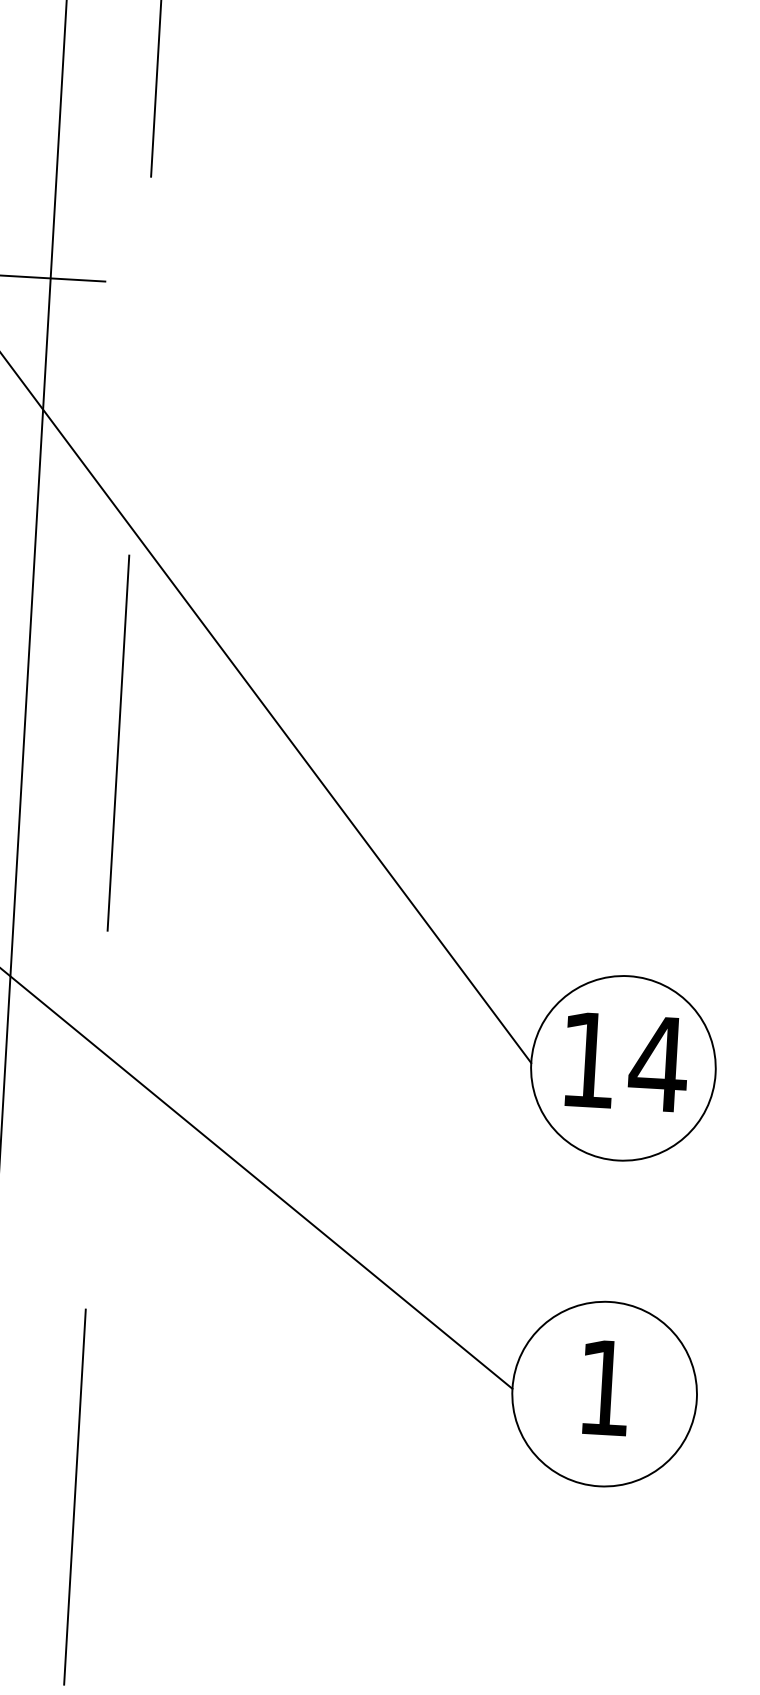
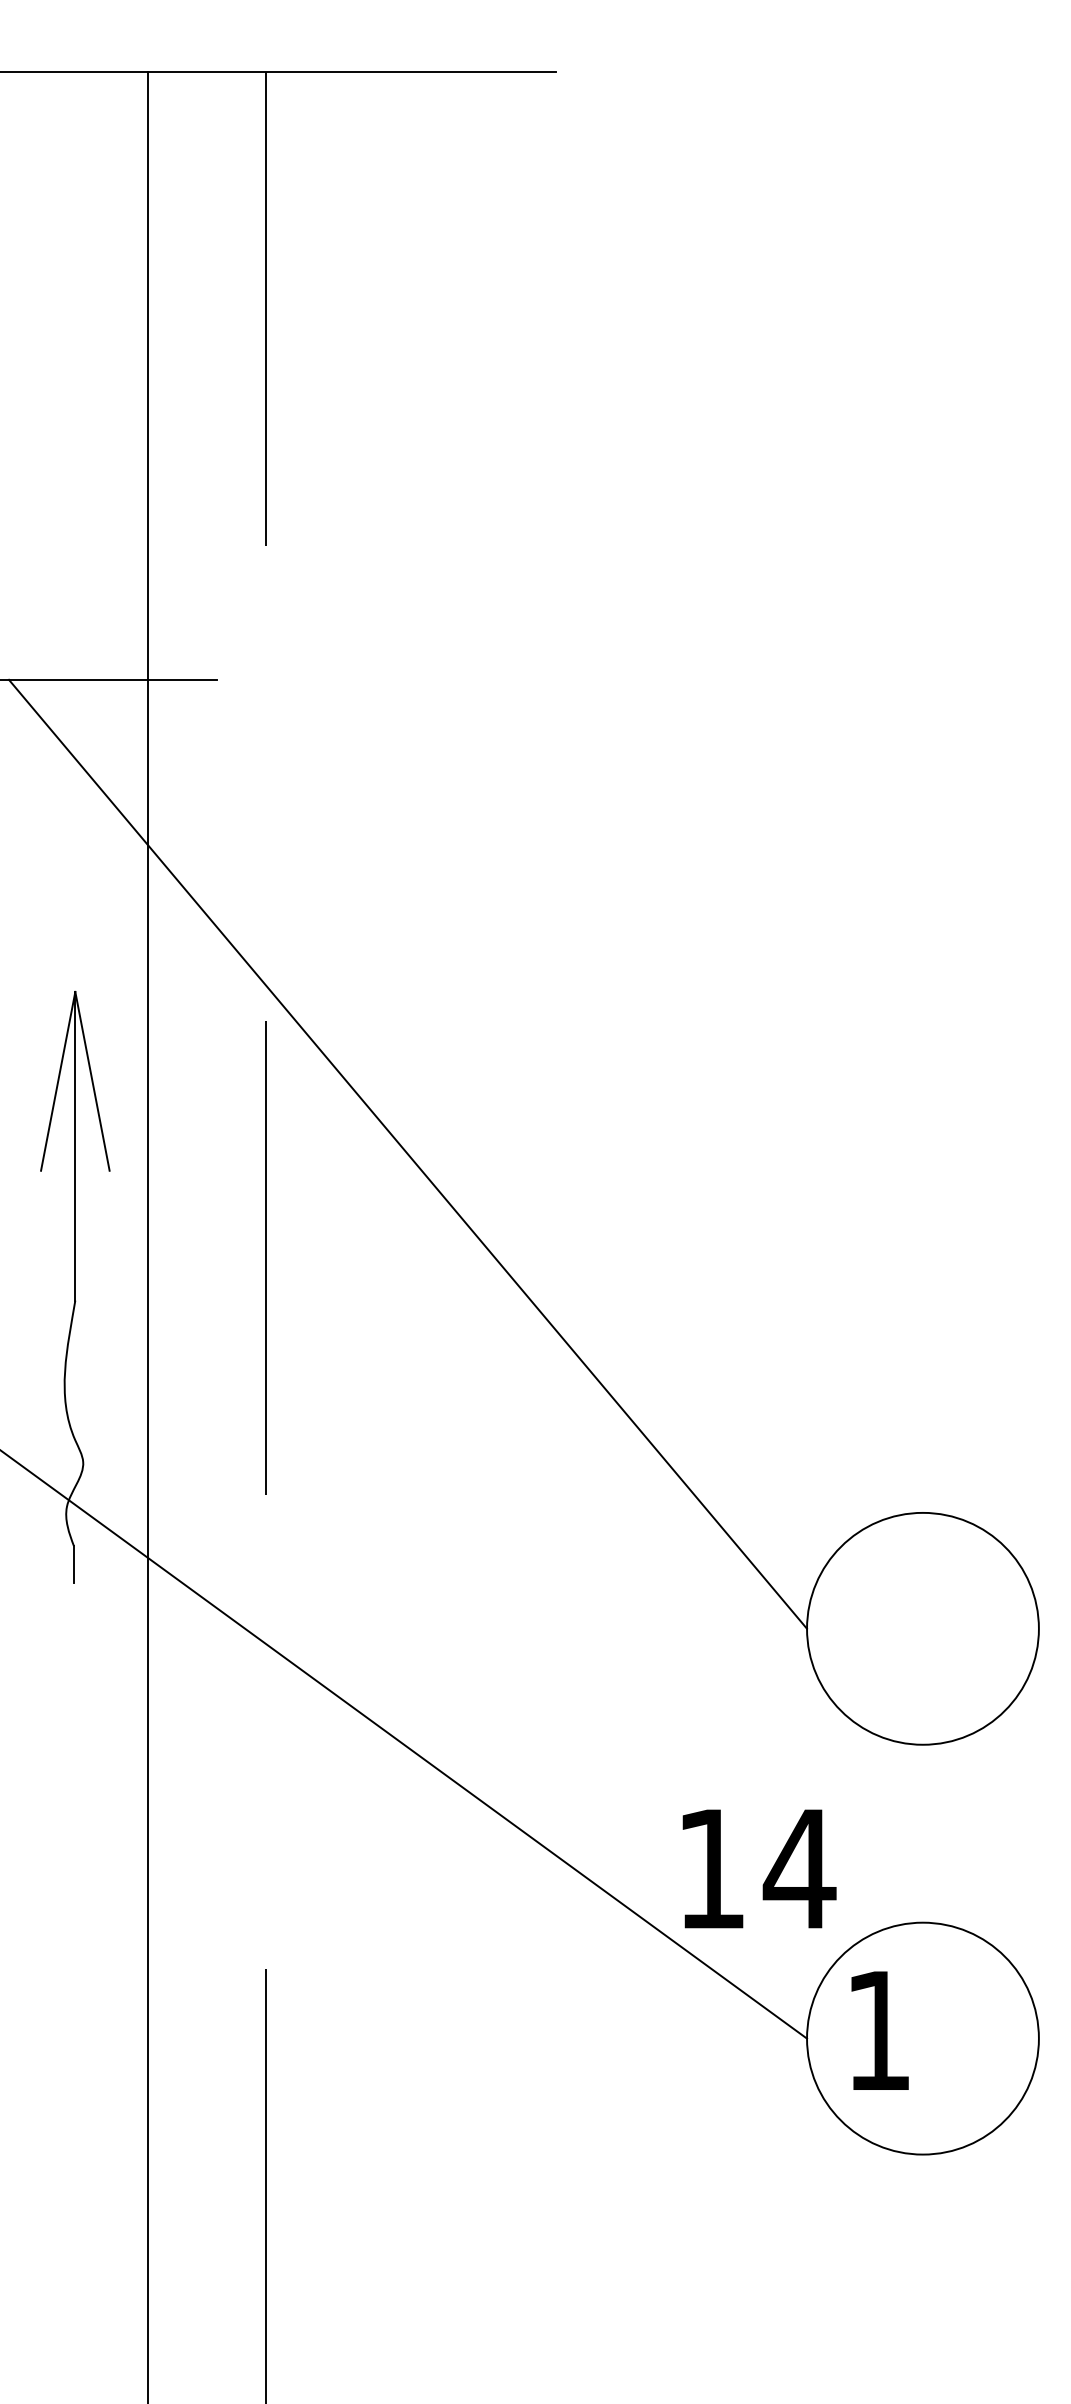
text: (626, 1061) -> (759, 1868), moved
text: (605, 1387) -> (879, 2030), moved

